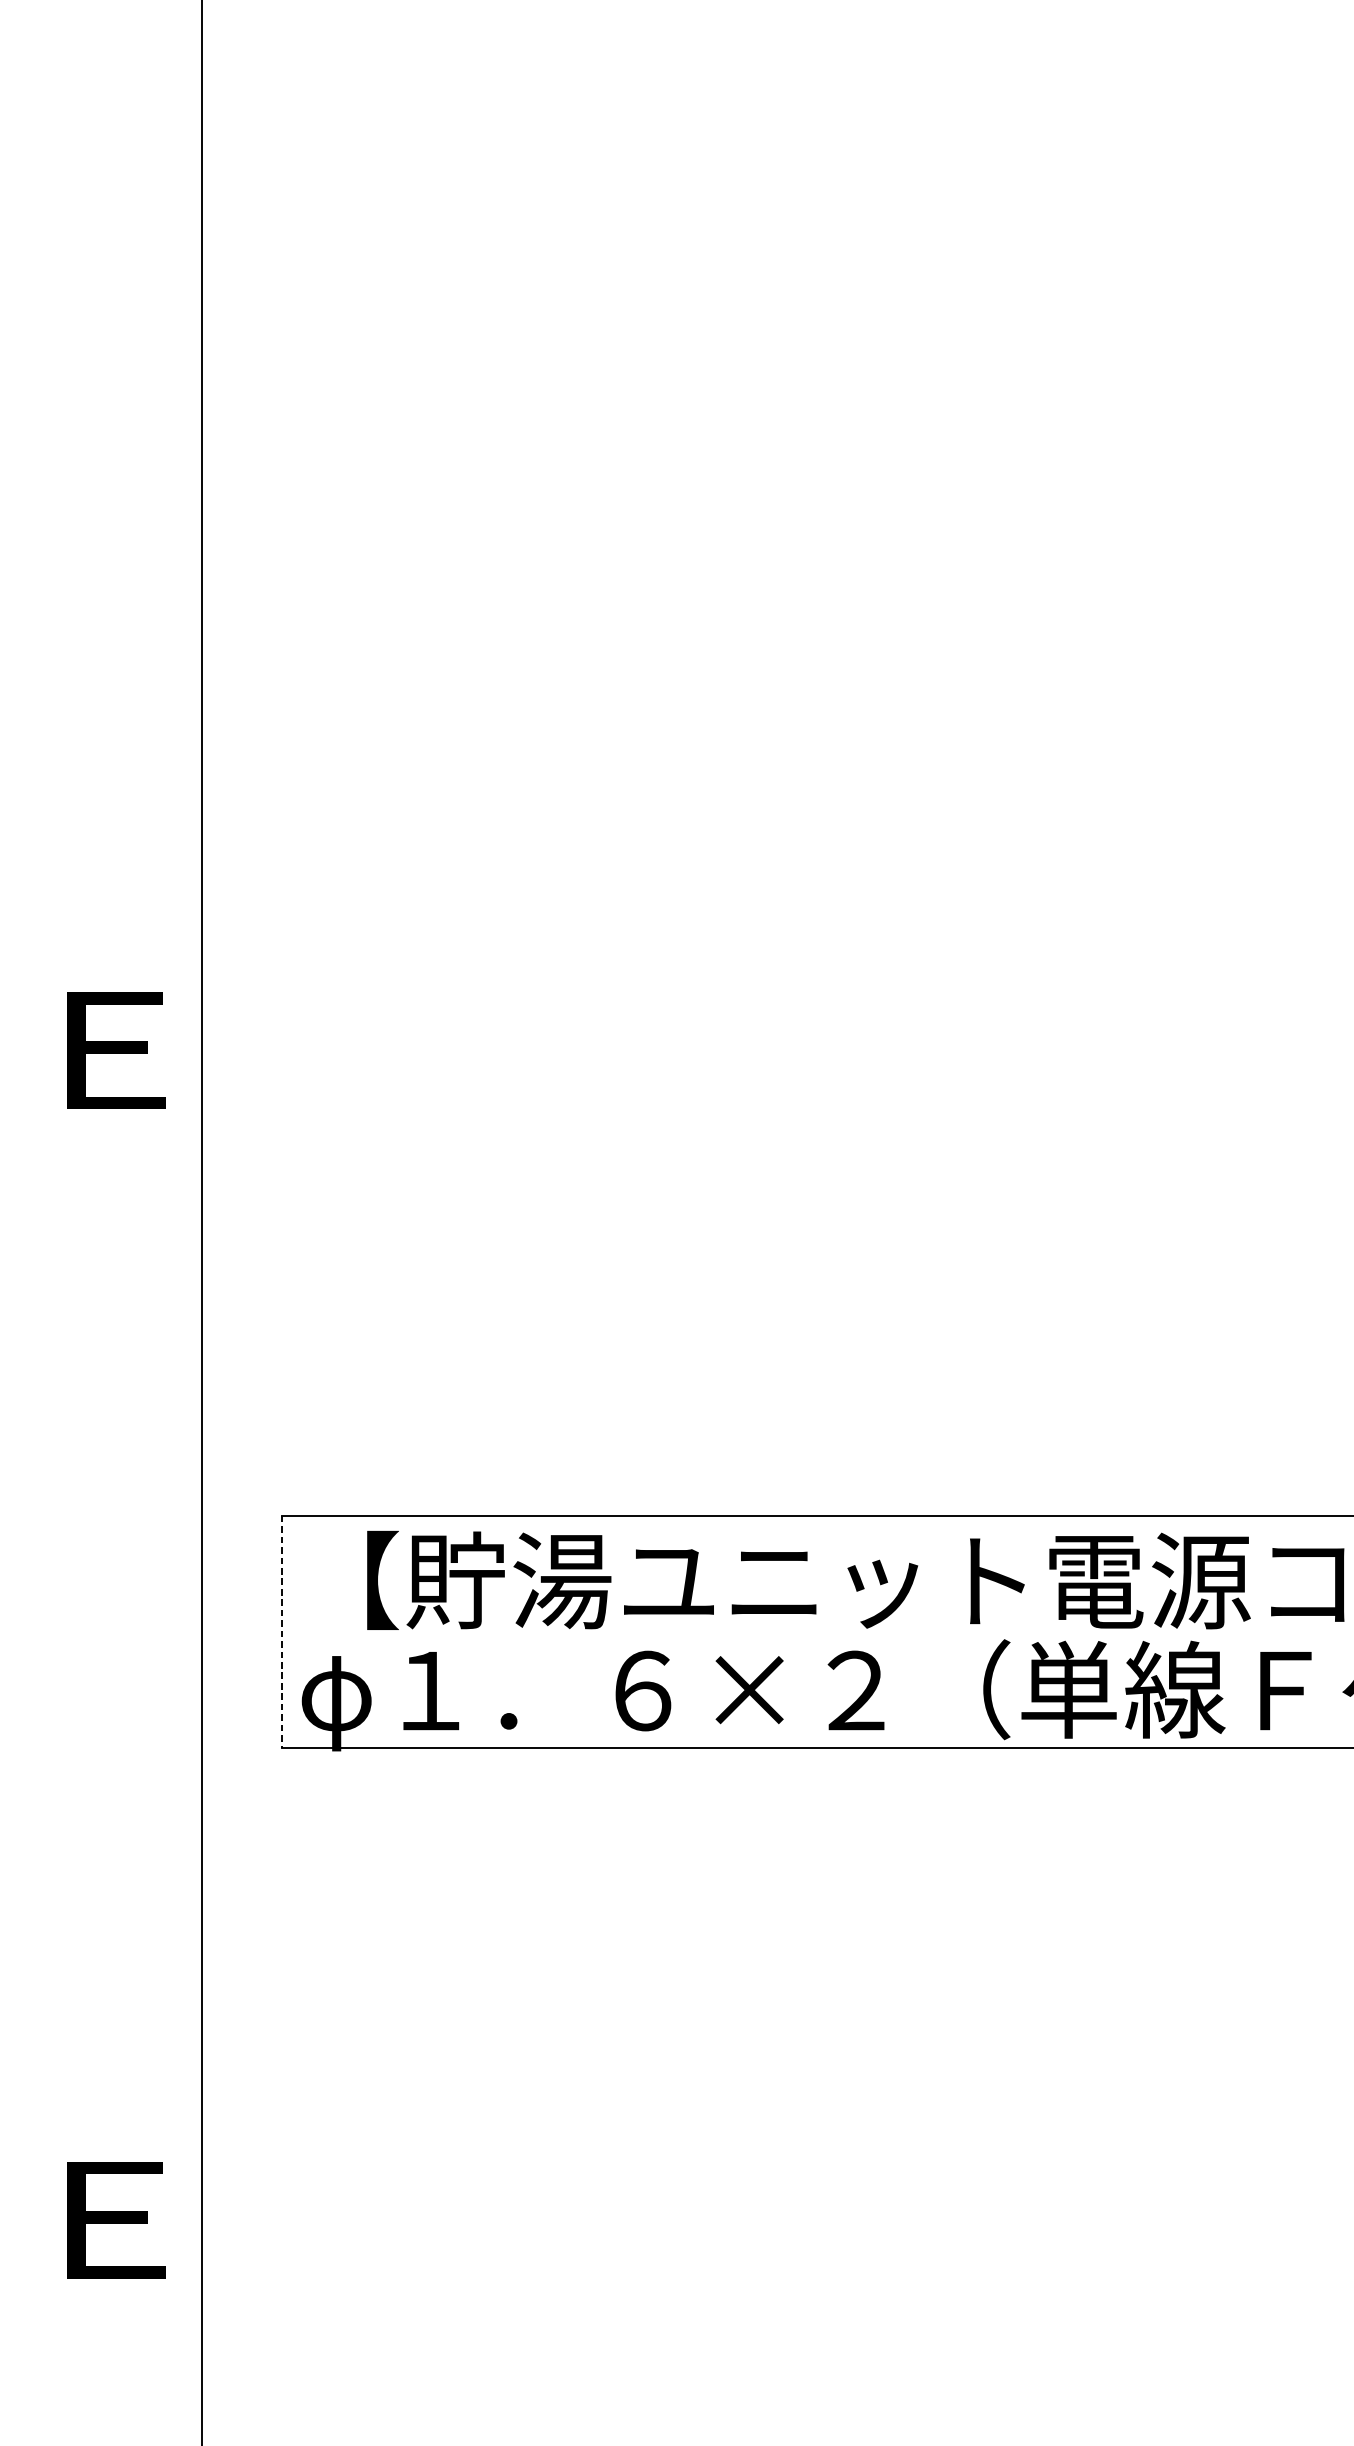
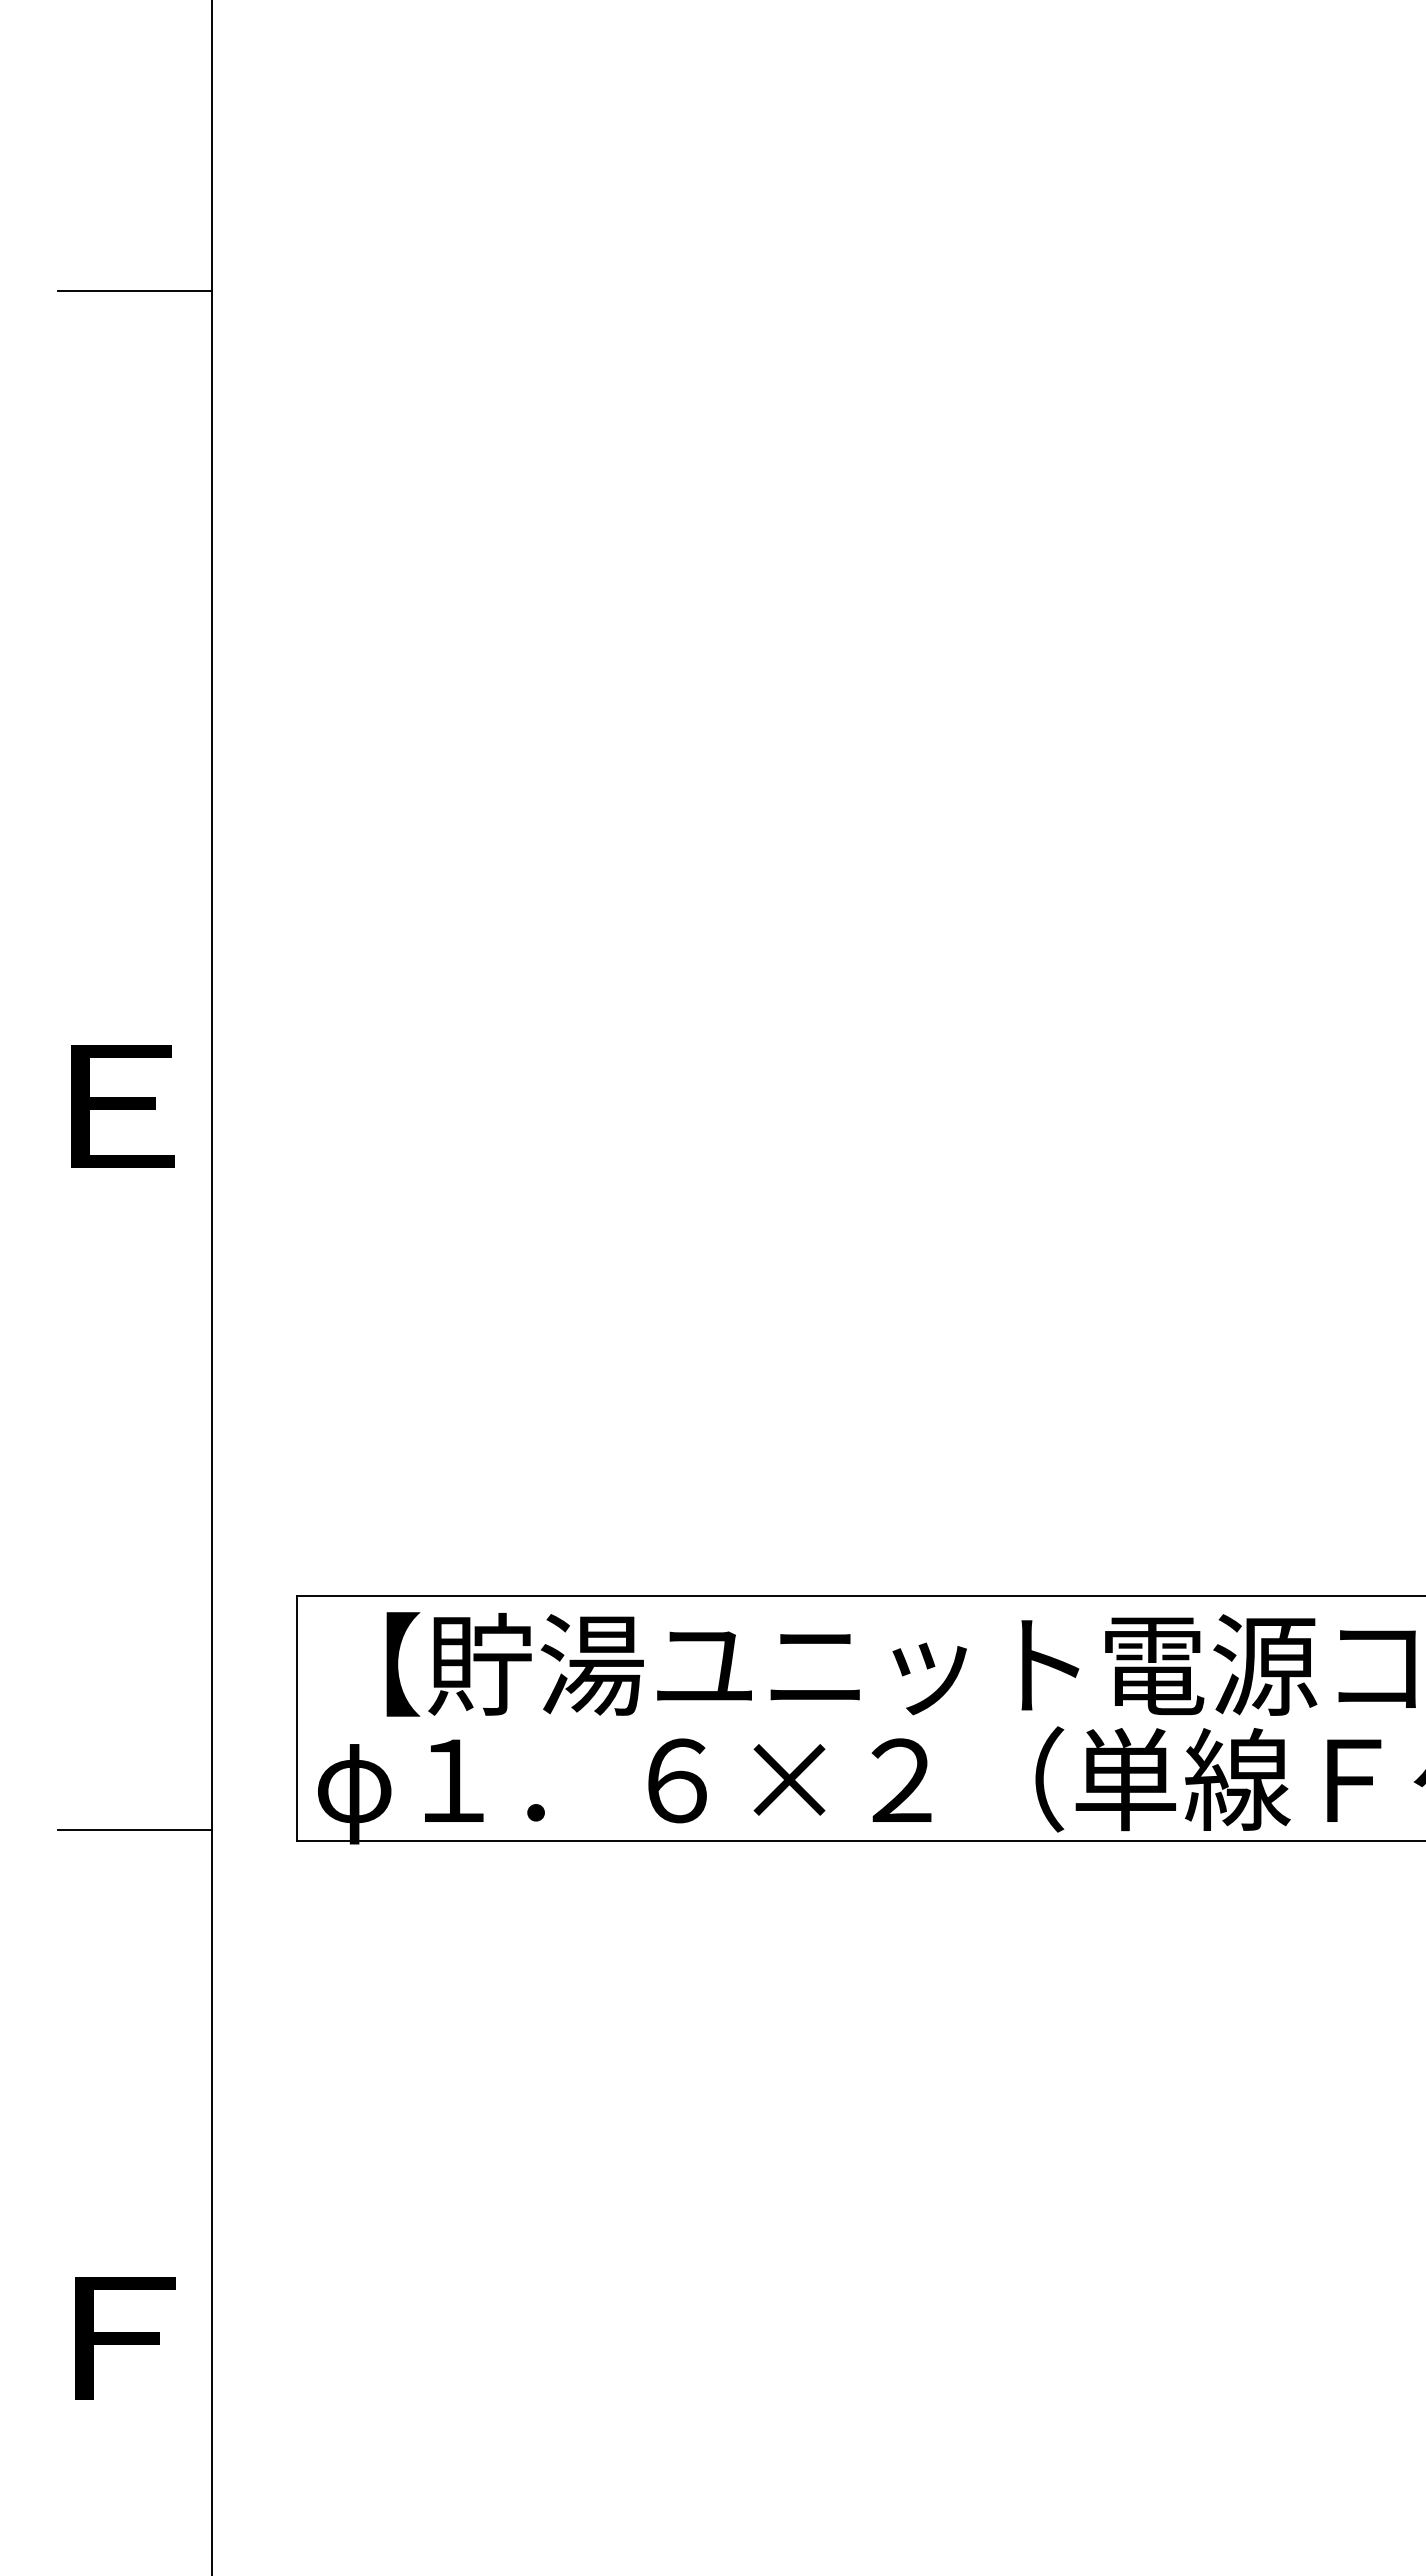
line: (128, 275) -> (135, 290), added
line: (282, 1632) -> (297, 1719), dashed -> solid
line: (128, 1738) -> (135, 1830), added
text: (117, 2220) -> (123, 2338), Ｅ -> Ｆ

